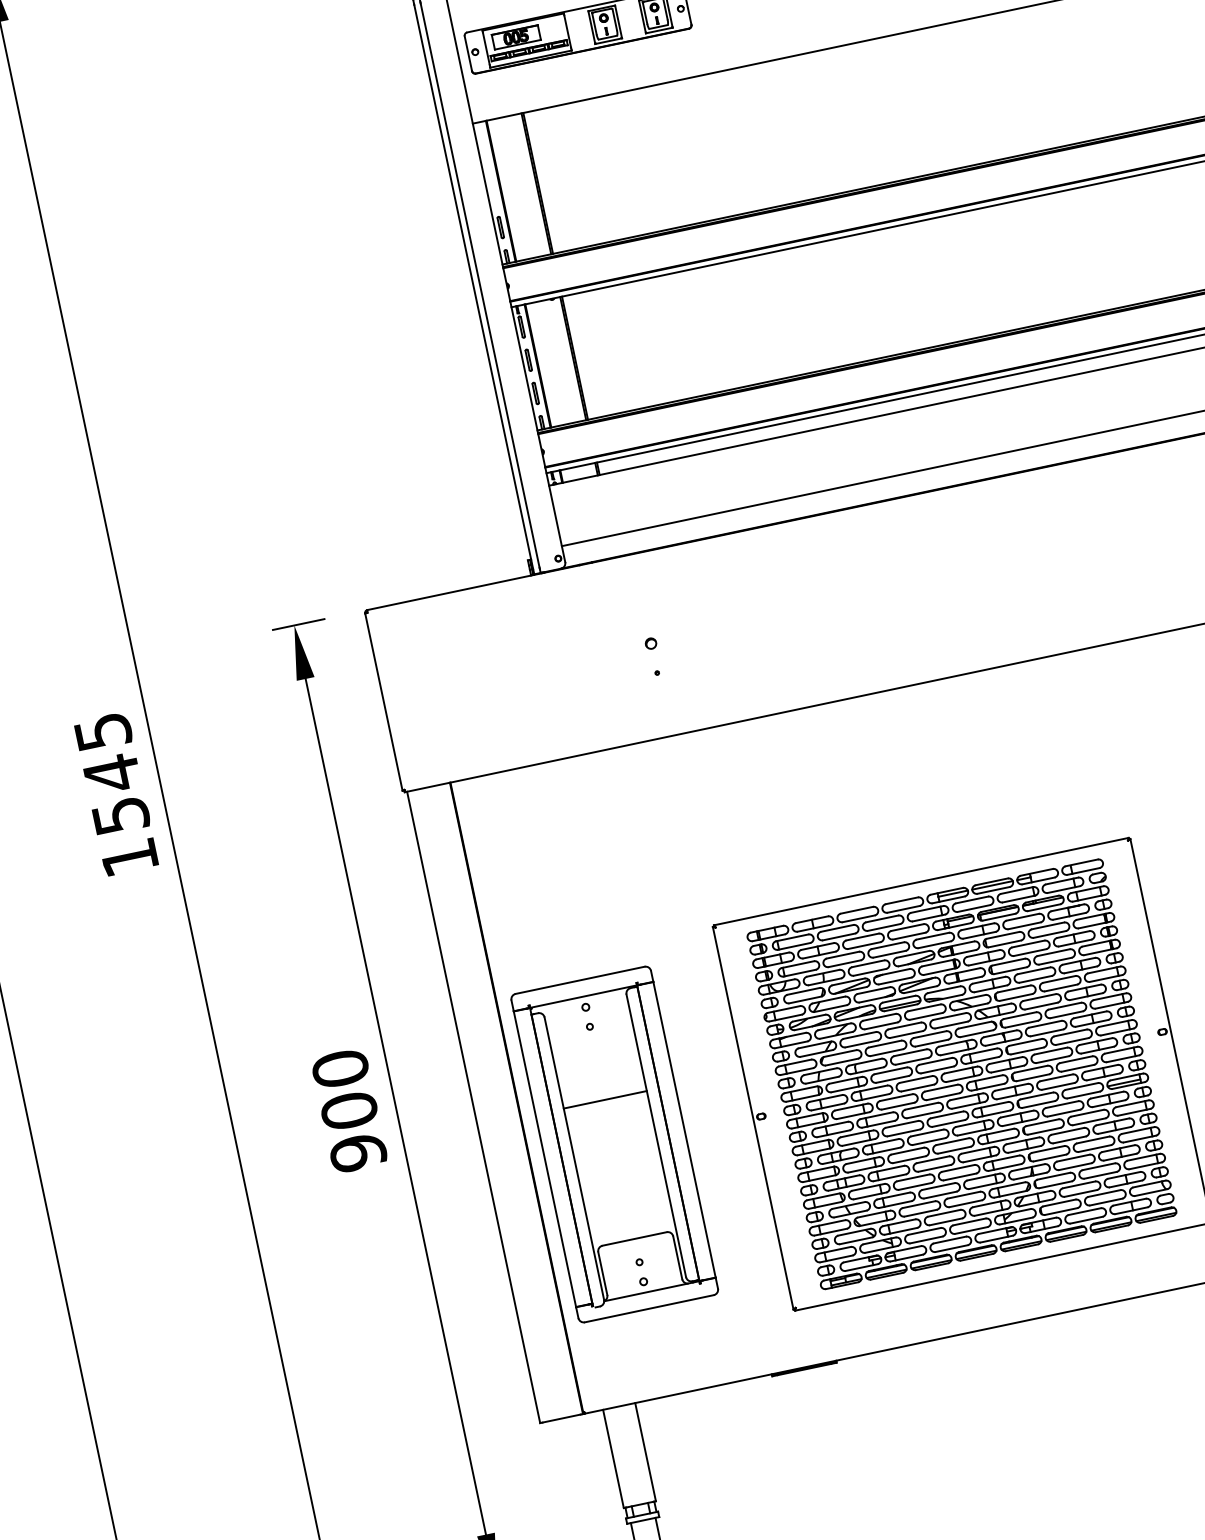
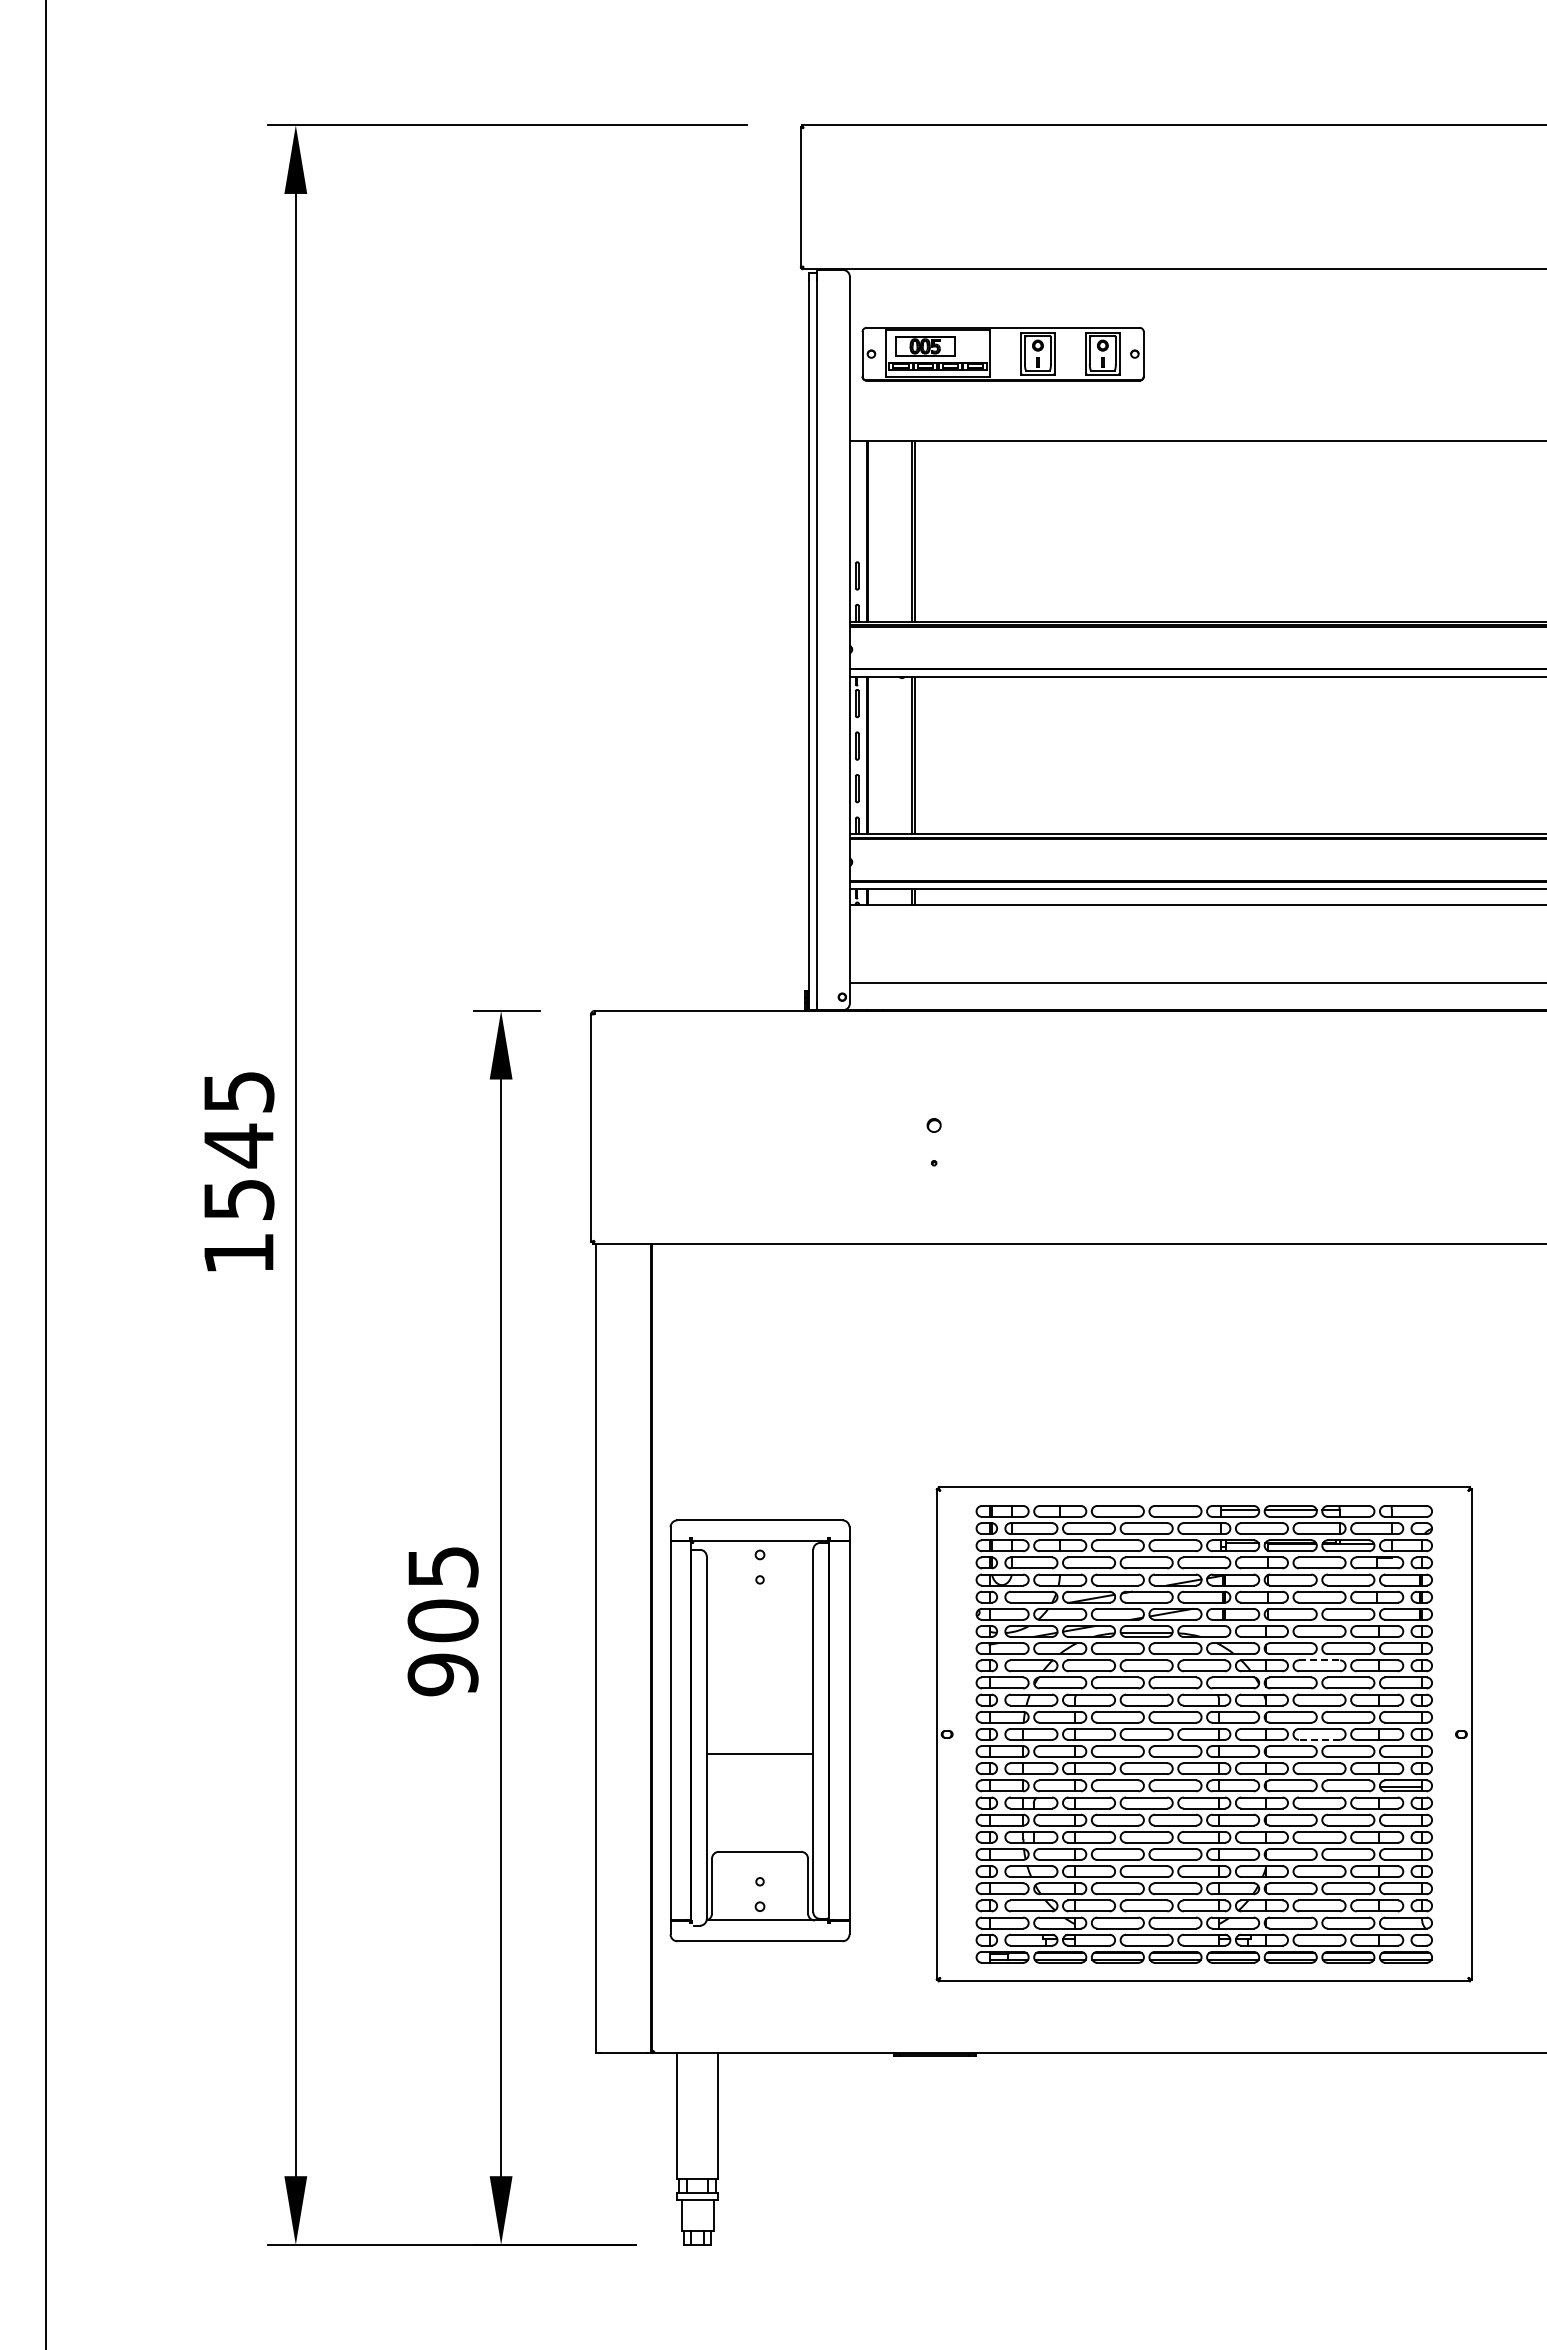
line: (1039, 997) -> (1319, 1660), solid -> dashed
line: (1052, 1059) -> (1319, 1739), solid -> dashed
text: (339, 1068) -> (442, 1566), 900 -> 905
line: (604, 1099) -> (759, 1754), moved

